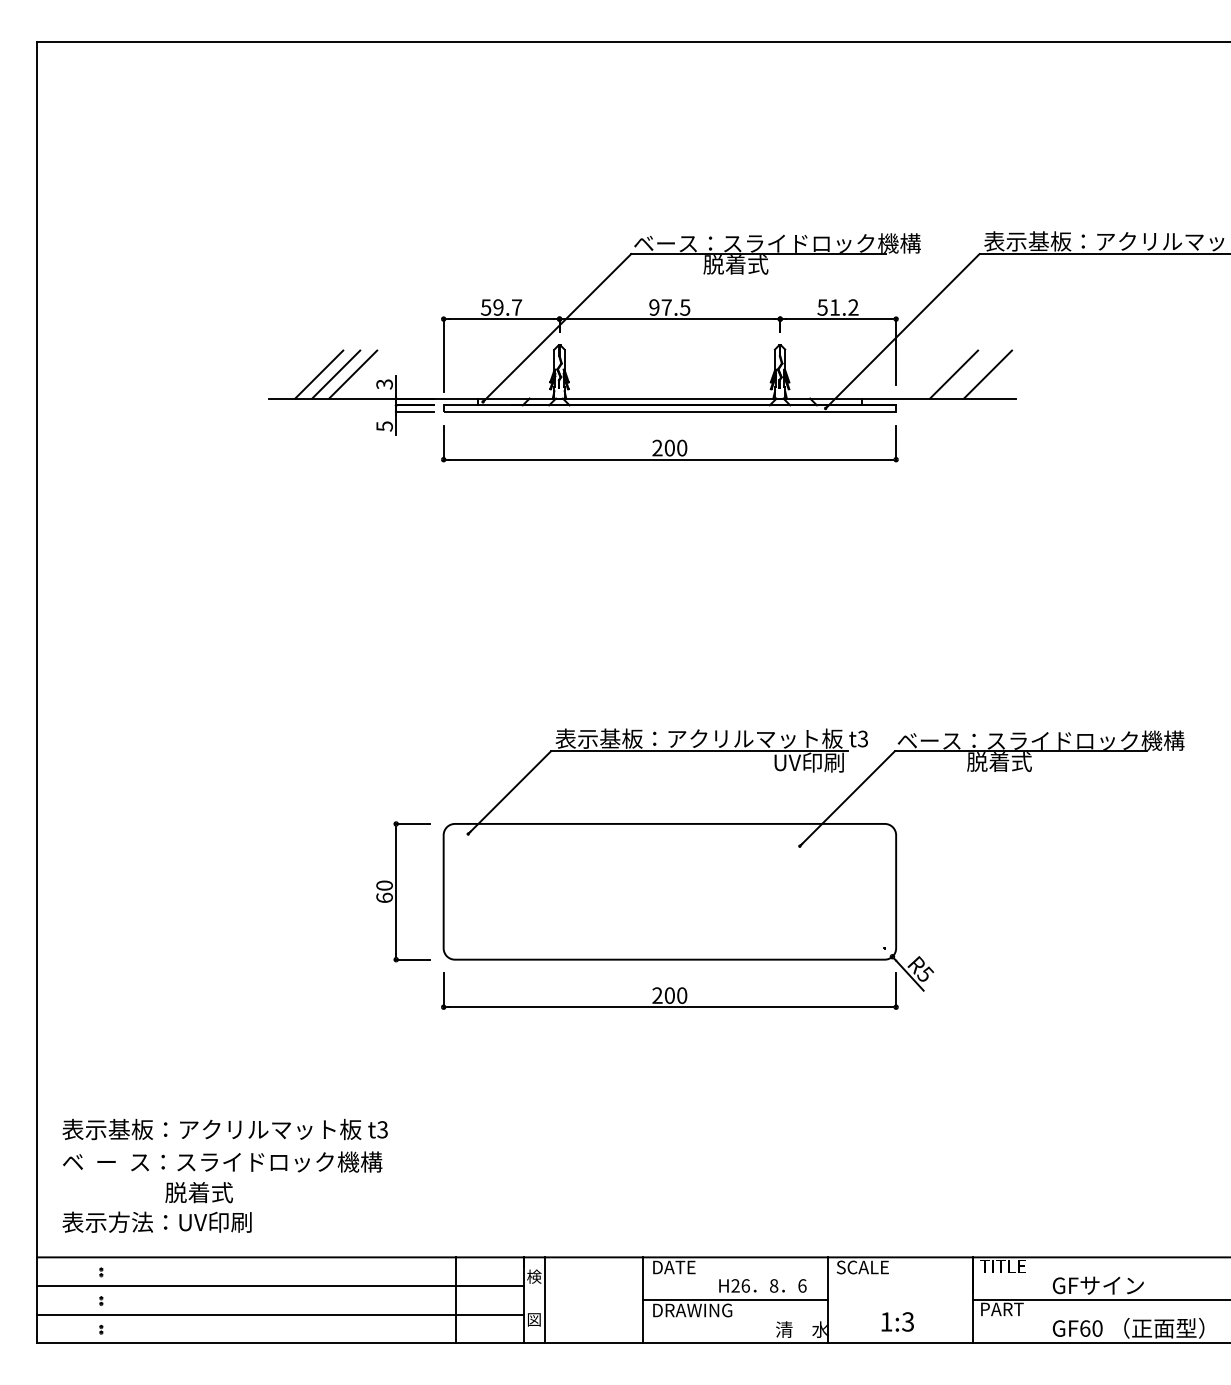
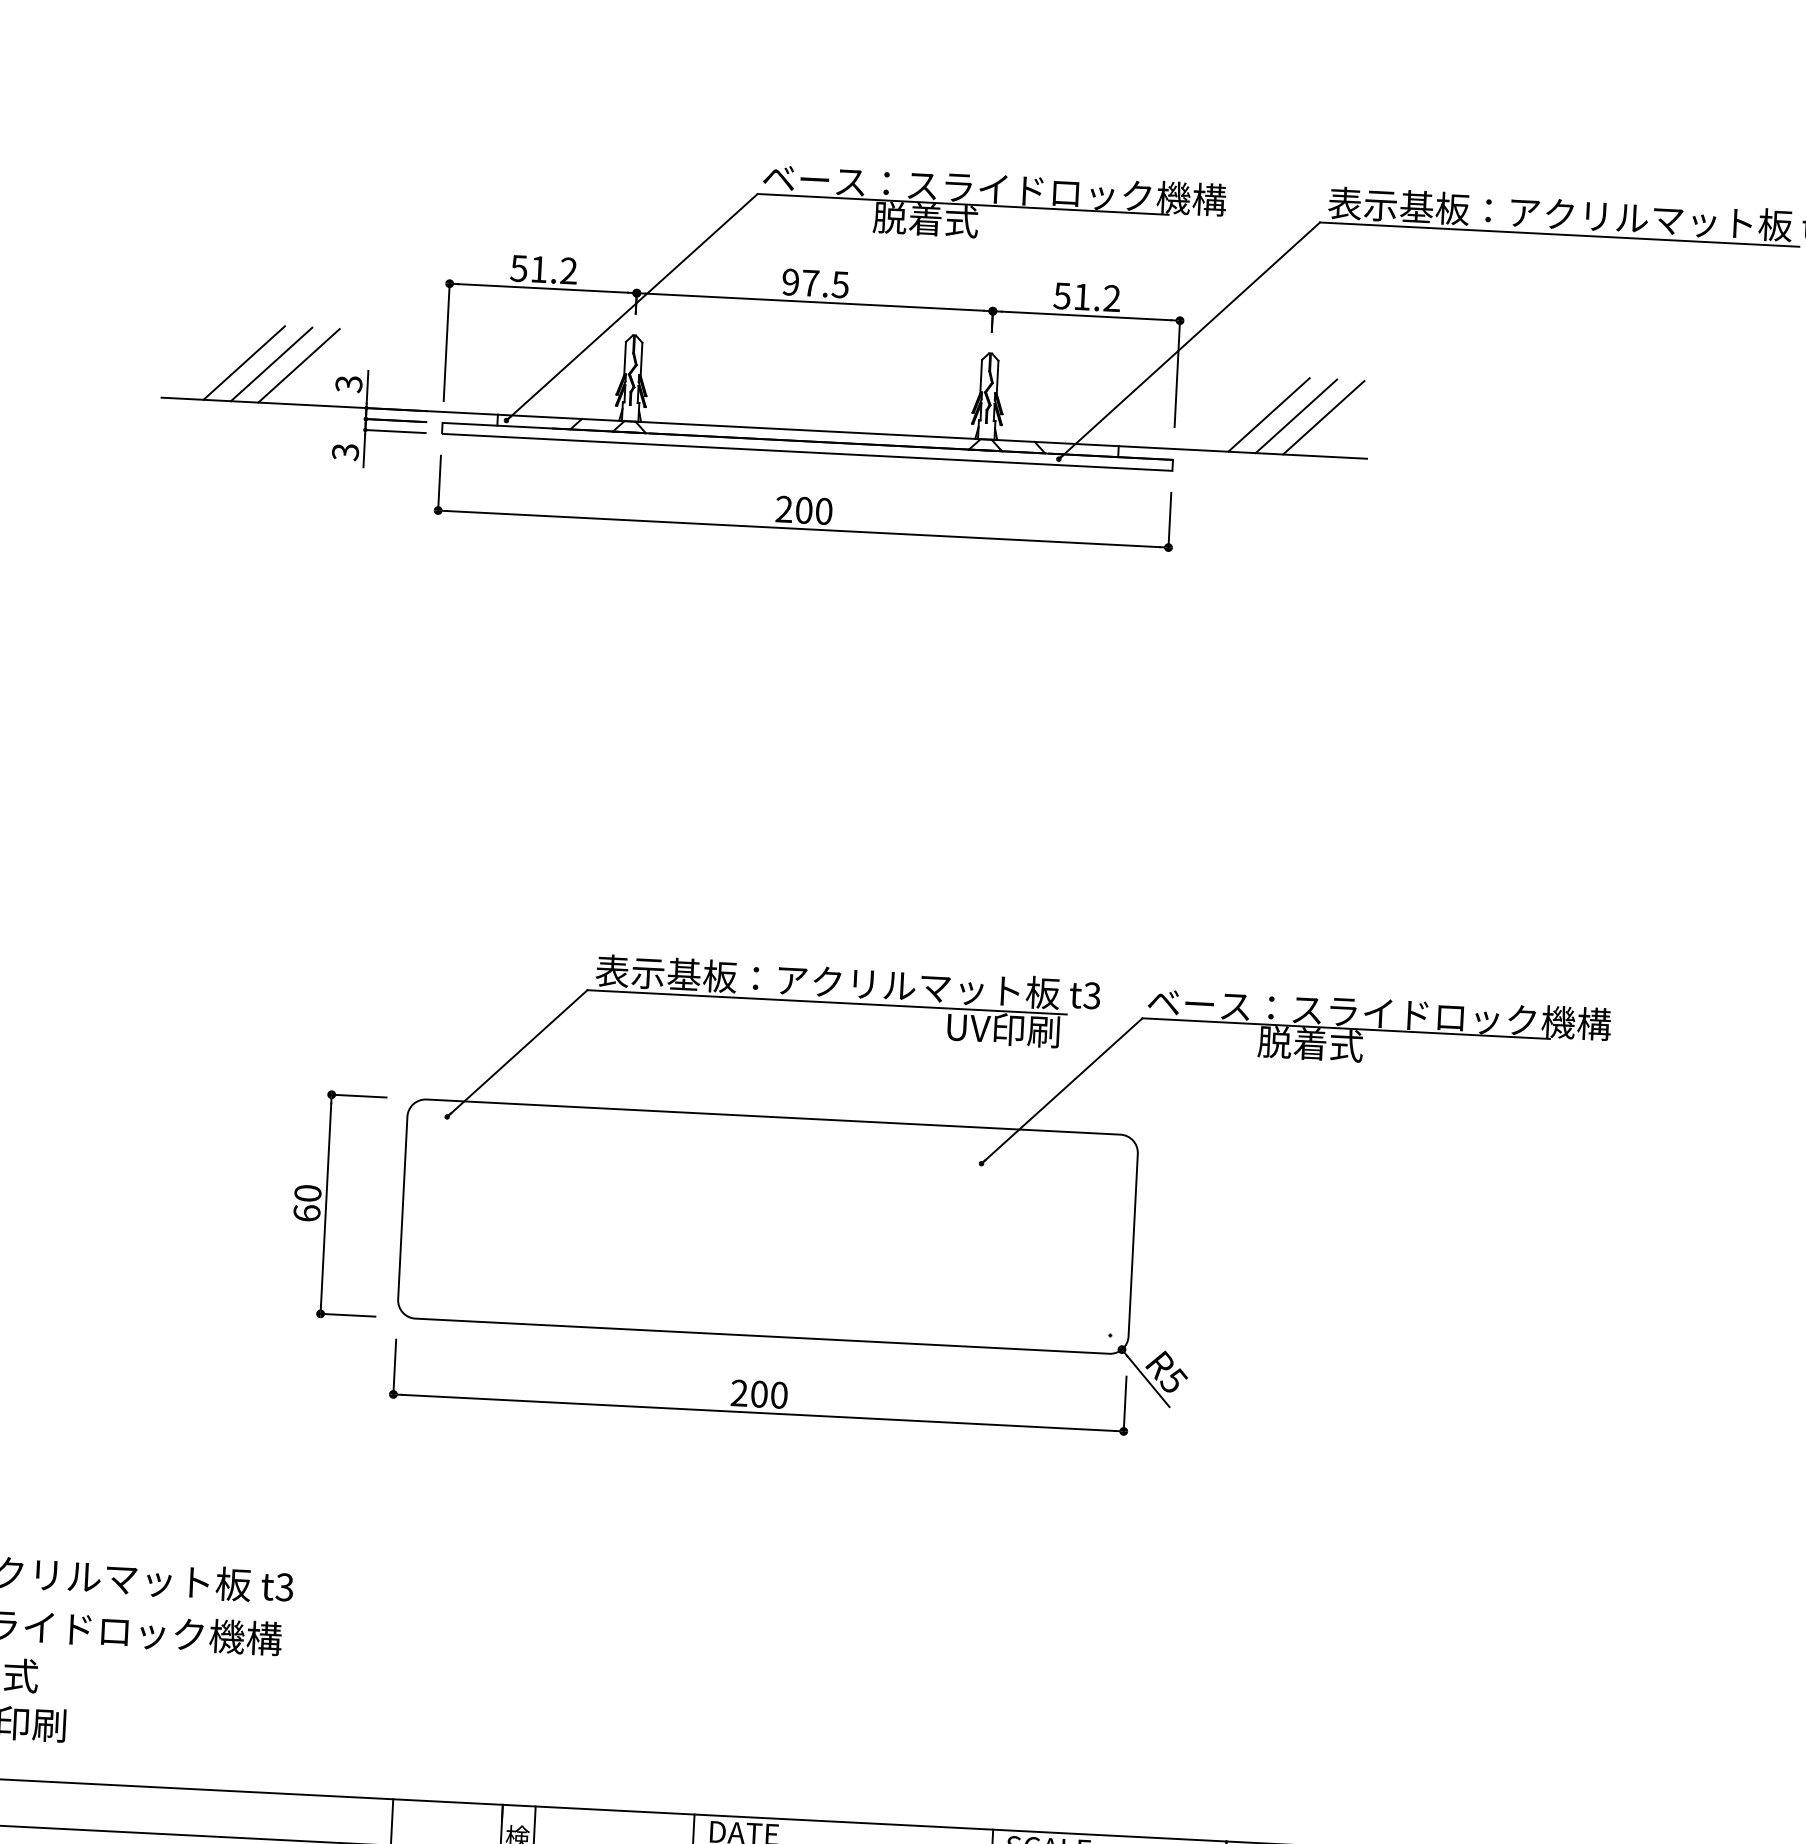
text: (507, 307) -> (553, 270), 59.7 -> 51.2
line: (971, 374) -> (1297, 416), added
text: (384, 426) -> (345, 452), 5 -> 3

